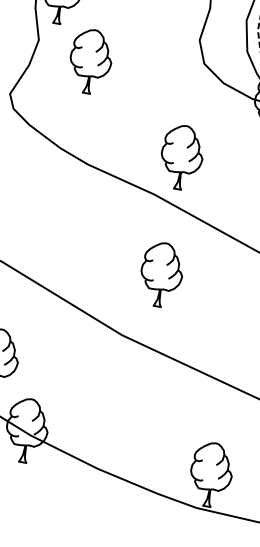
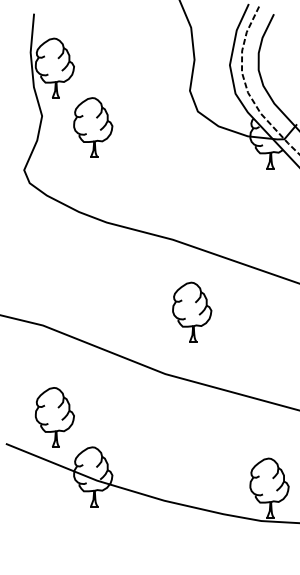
part: (182, 156) -> (192, 200), removed

